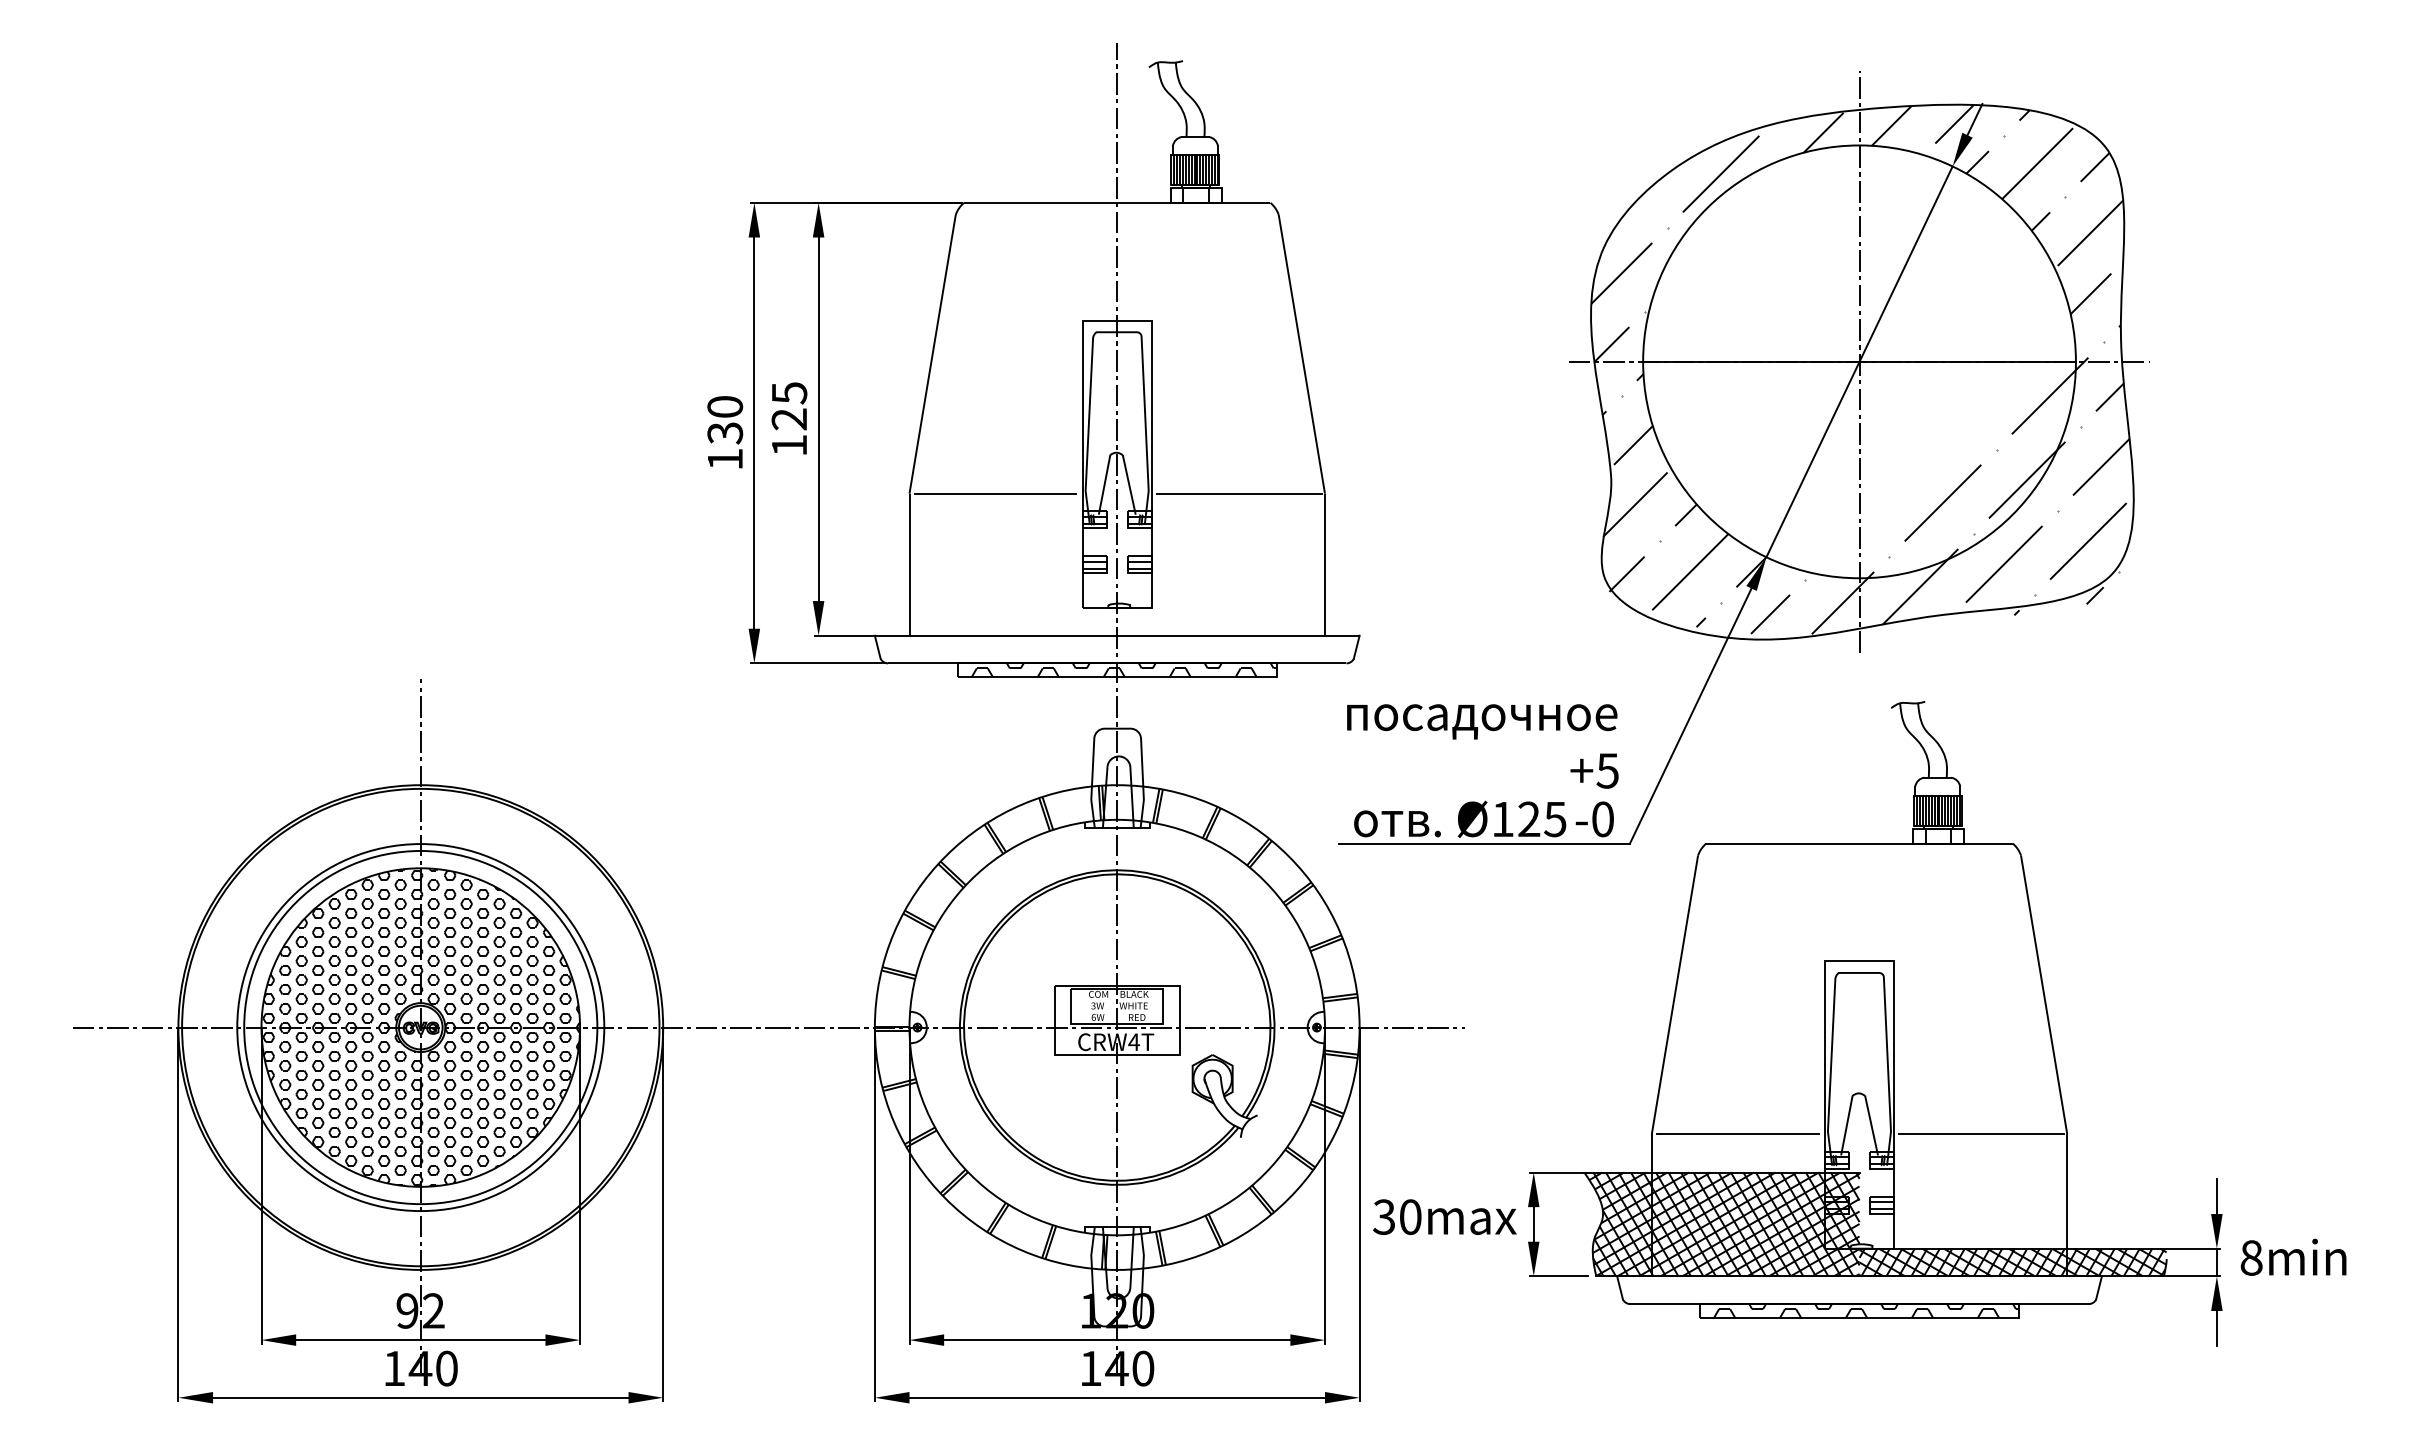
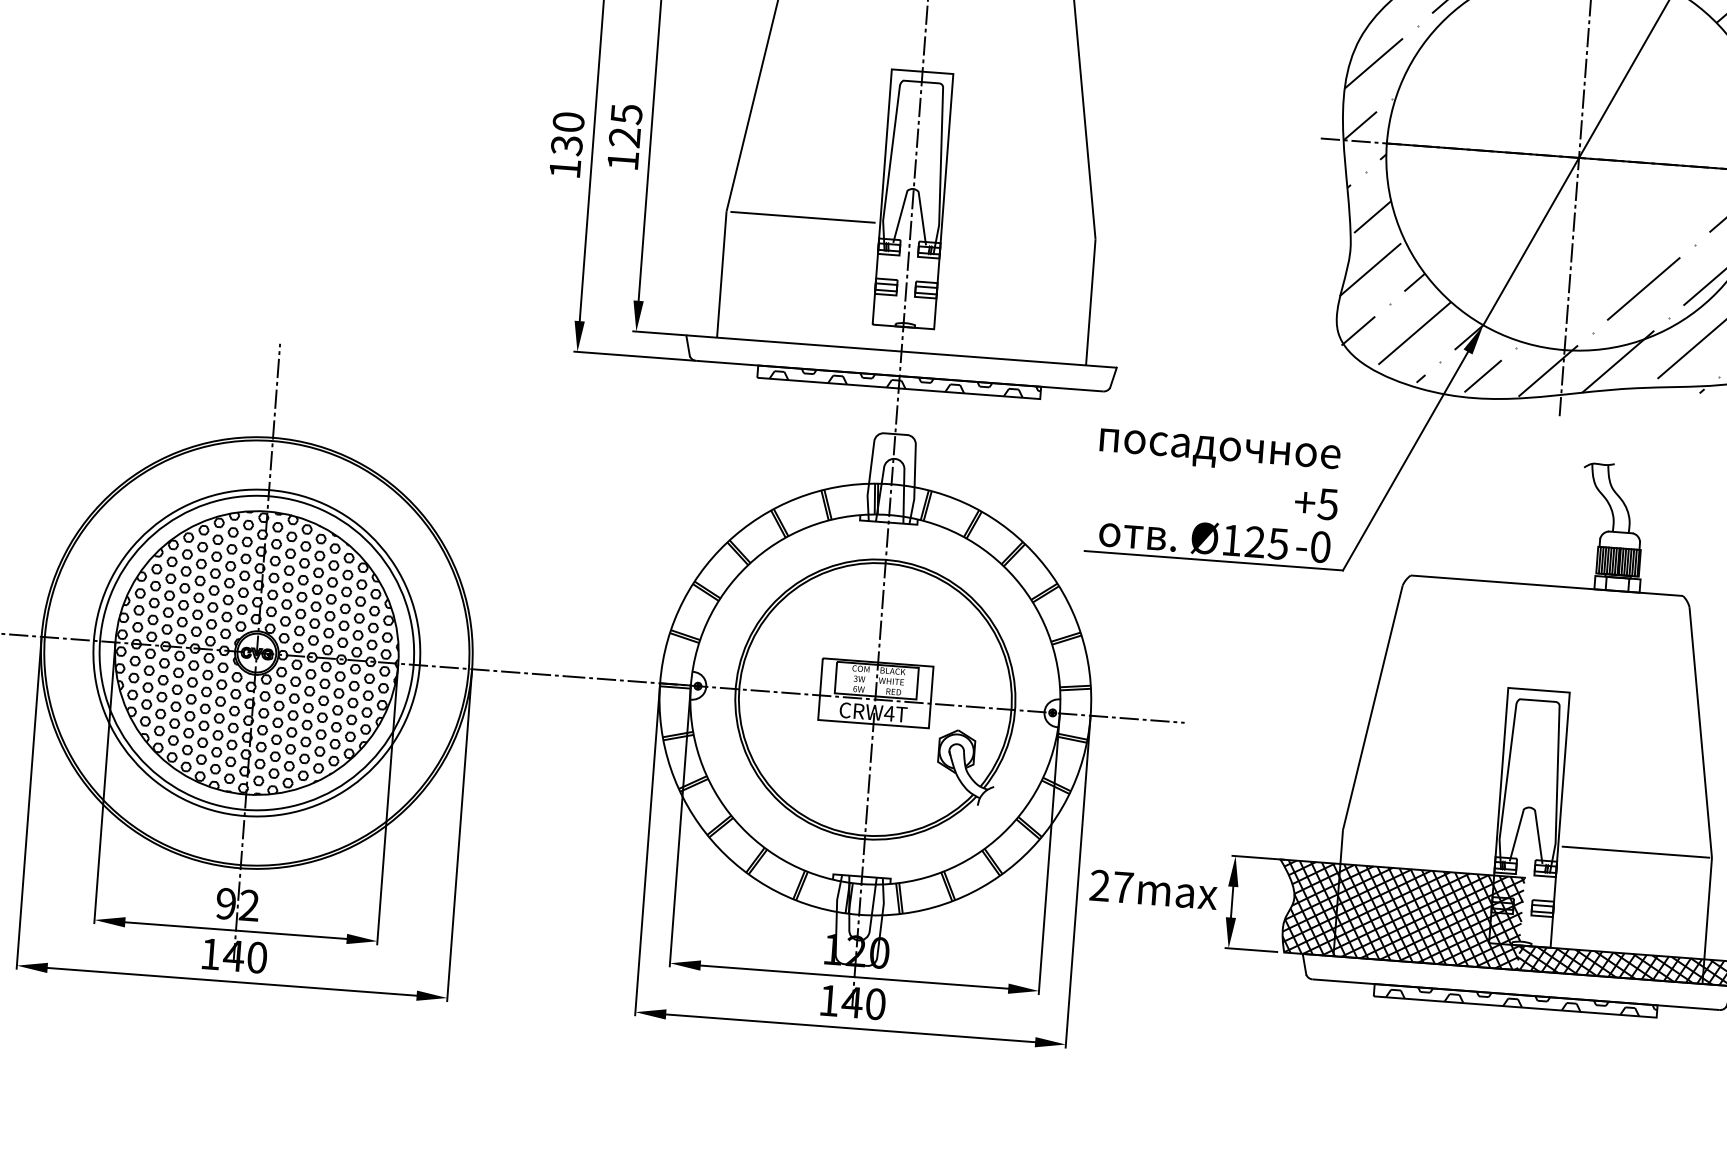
line: (1238, 493) -> (1018, 233), removed
line: (1737, 1134) -> (1419, 835), removed
text: (1397, 1216) -> (1111, 886), 30max -> 27max

